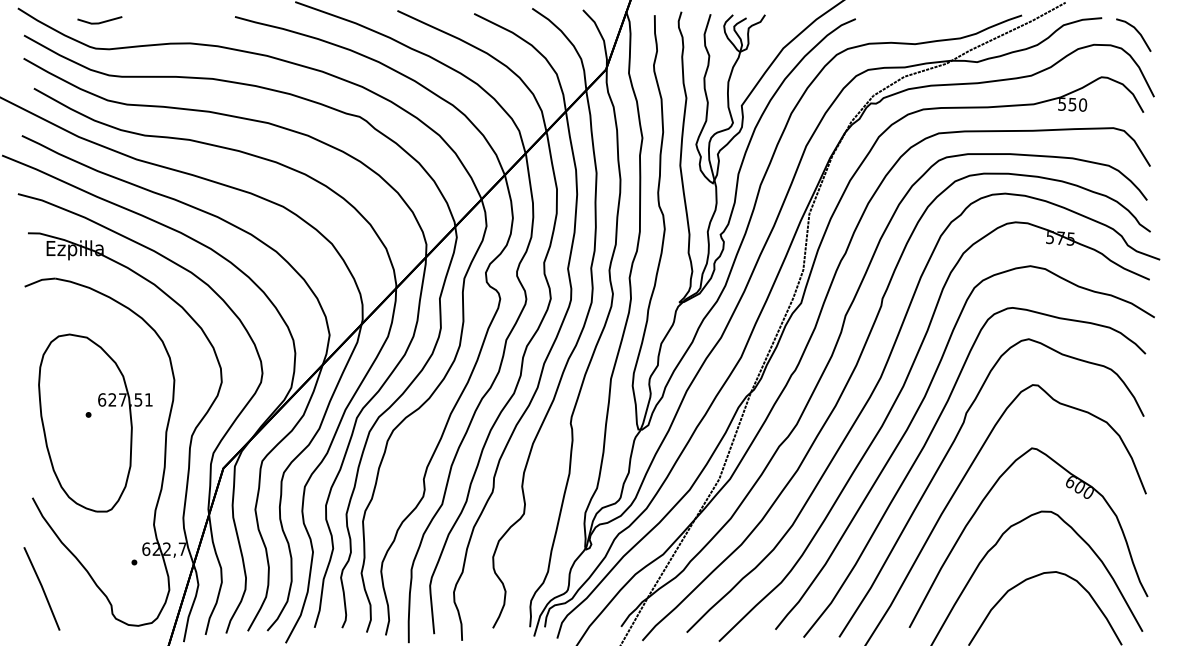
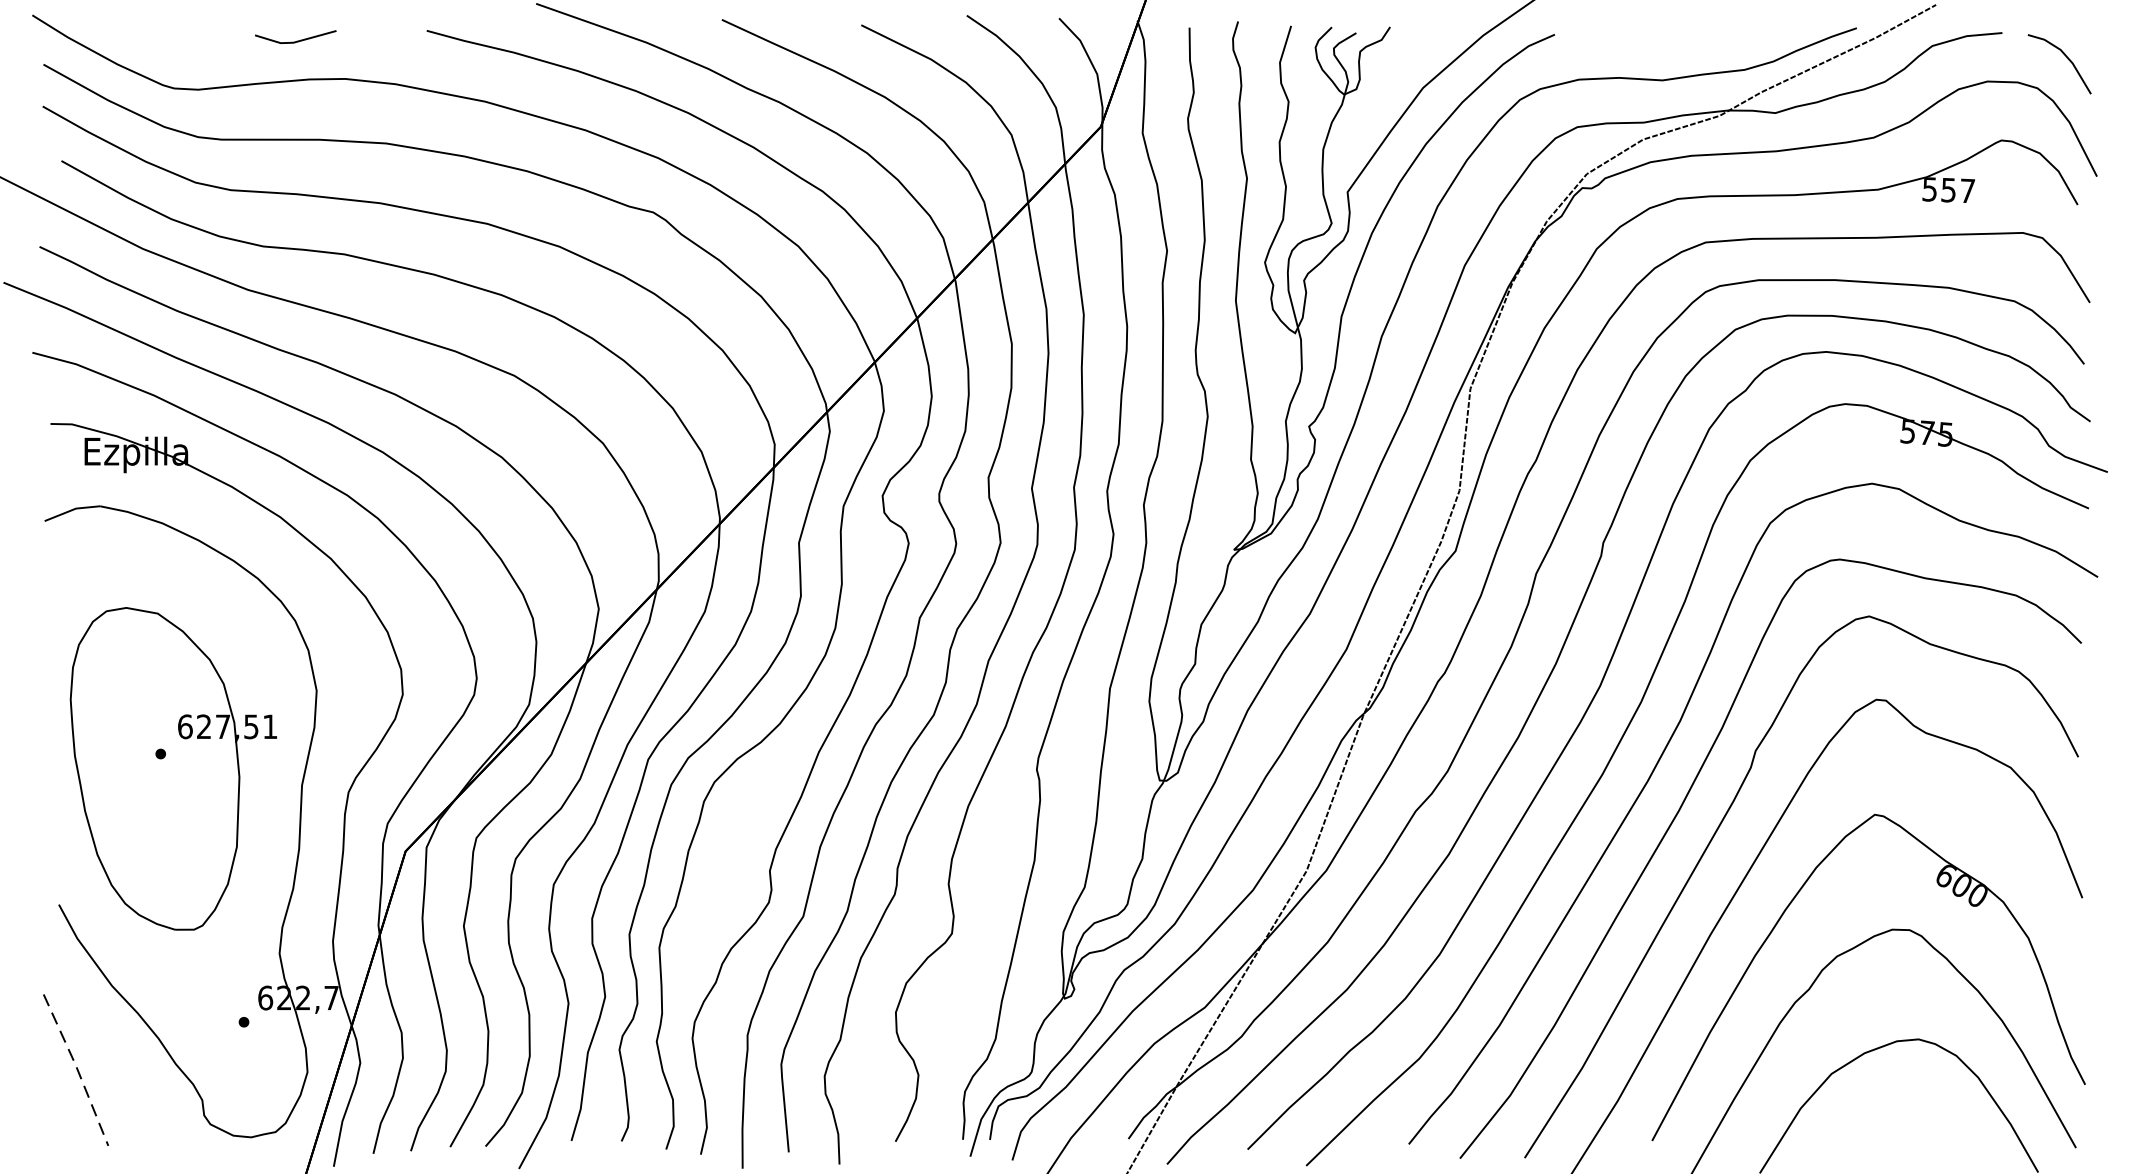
line: (99, 22) -> (295, 40), moved
text: (1083, 104) -> (1968, 189), 550 -> 557
line: (42, 588) -> (77, 1069), solid -> dashed

